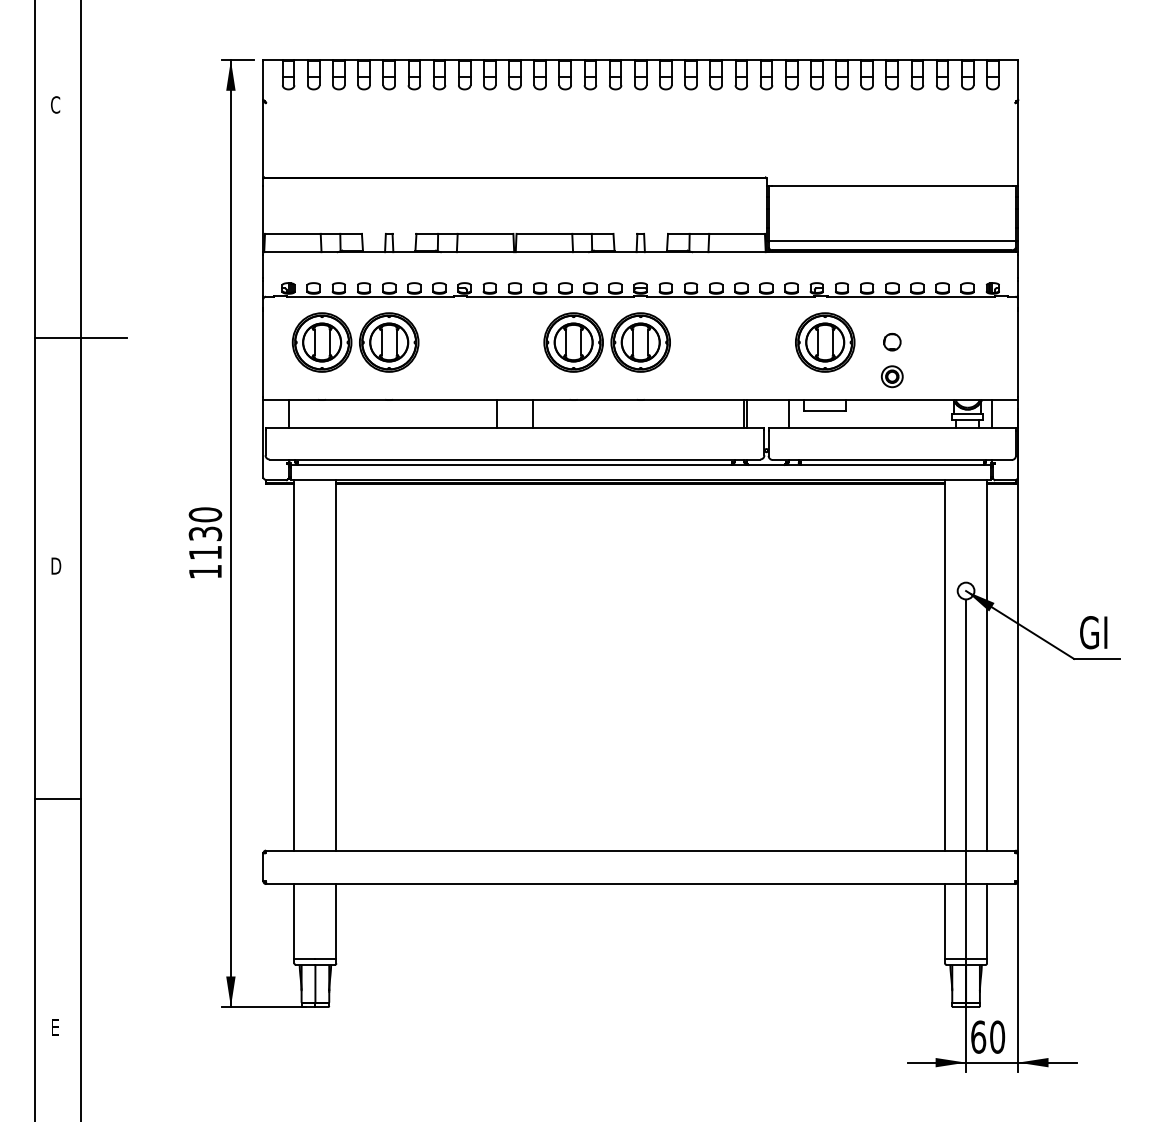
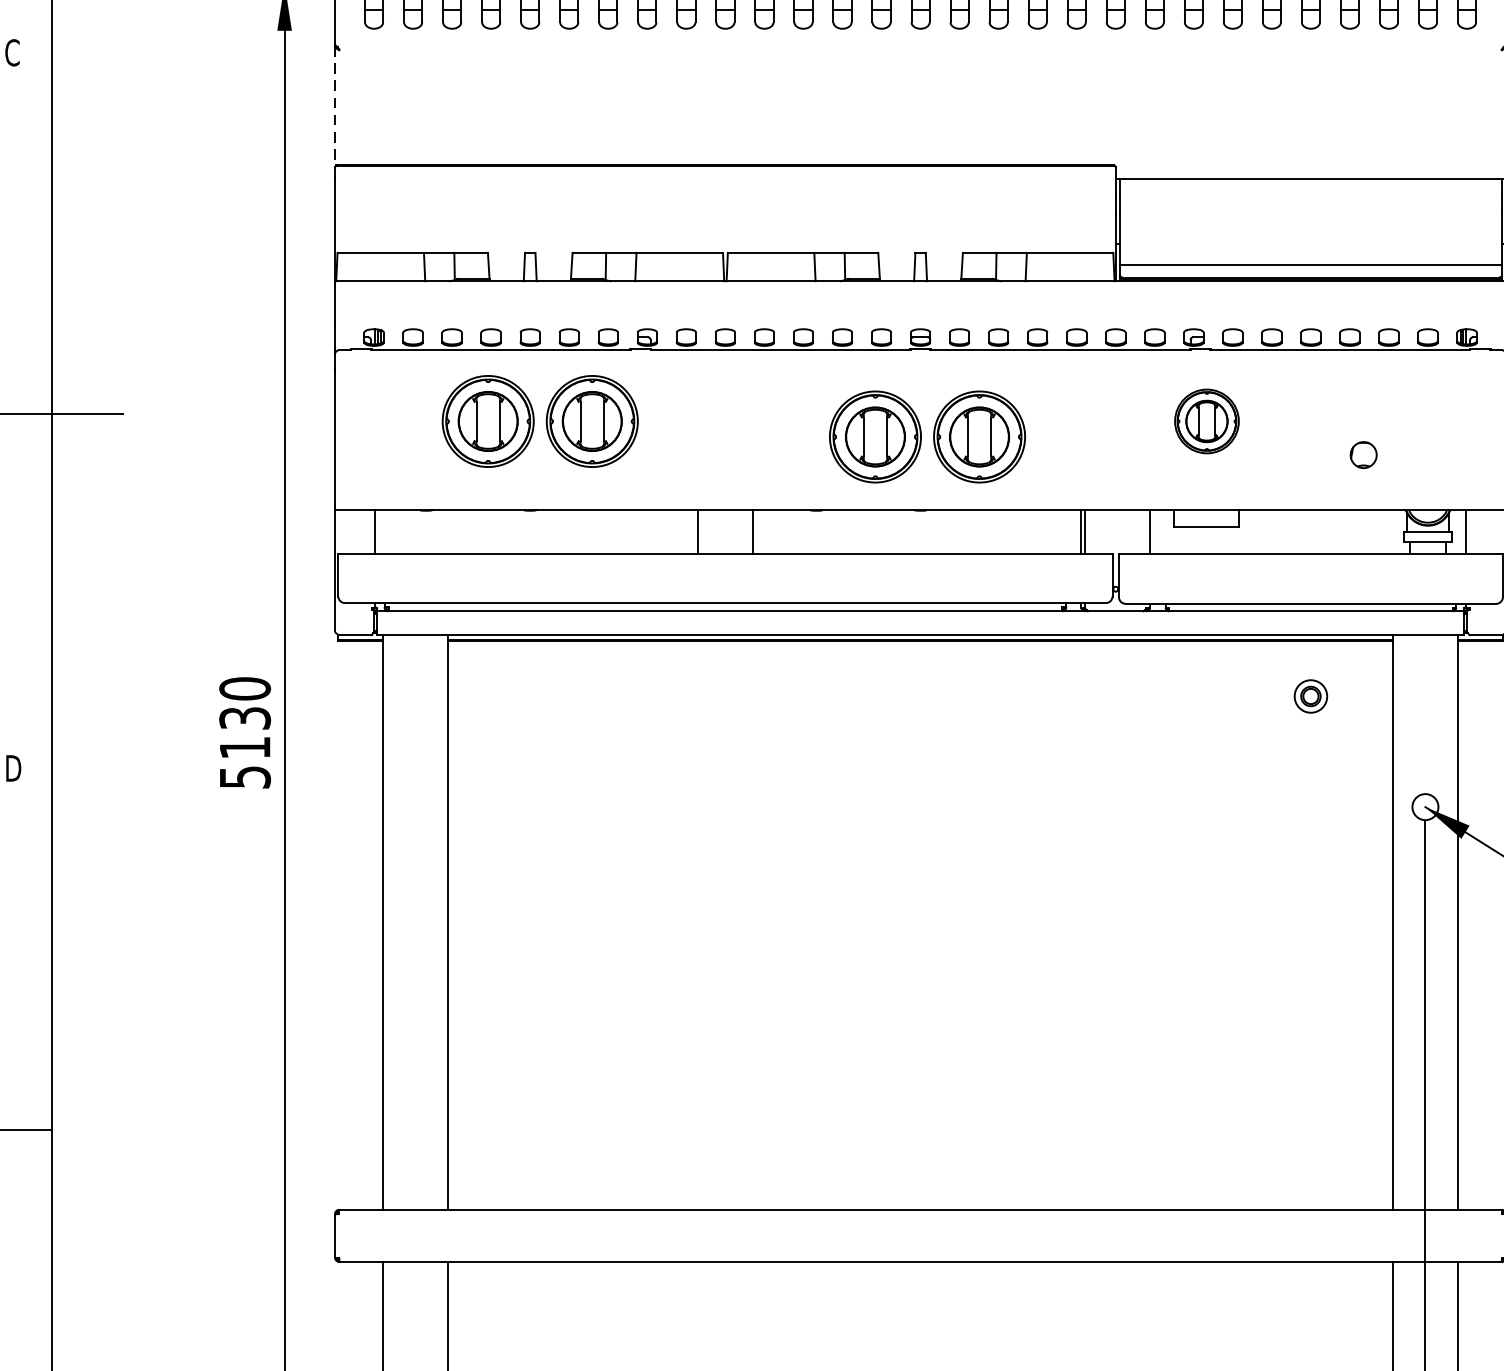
line: (263, 139) -> (335, 106), solid -> dashed
part: (355, 342) -> (540, 421), moved
part: (606, 342) -> (926, 436), moved
part: (825, 342) -> (1207, 421), size x0.7
circle: (892, 342) -> (1364, 455), moved
part: (891, 376) -> (1309, 696), moved
text: (205, 571) -> (245, 776), 1130 -> 5130

